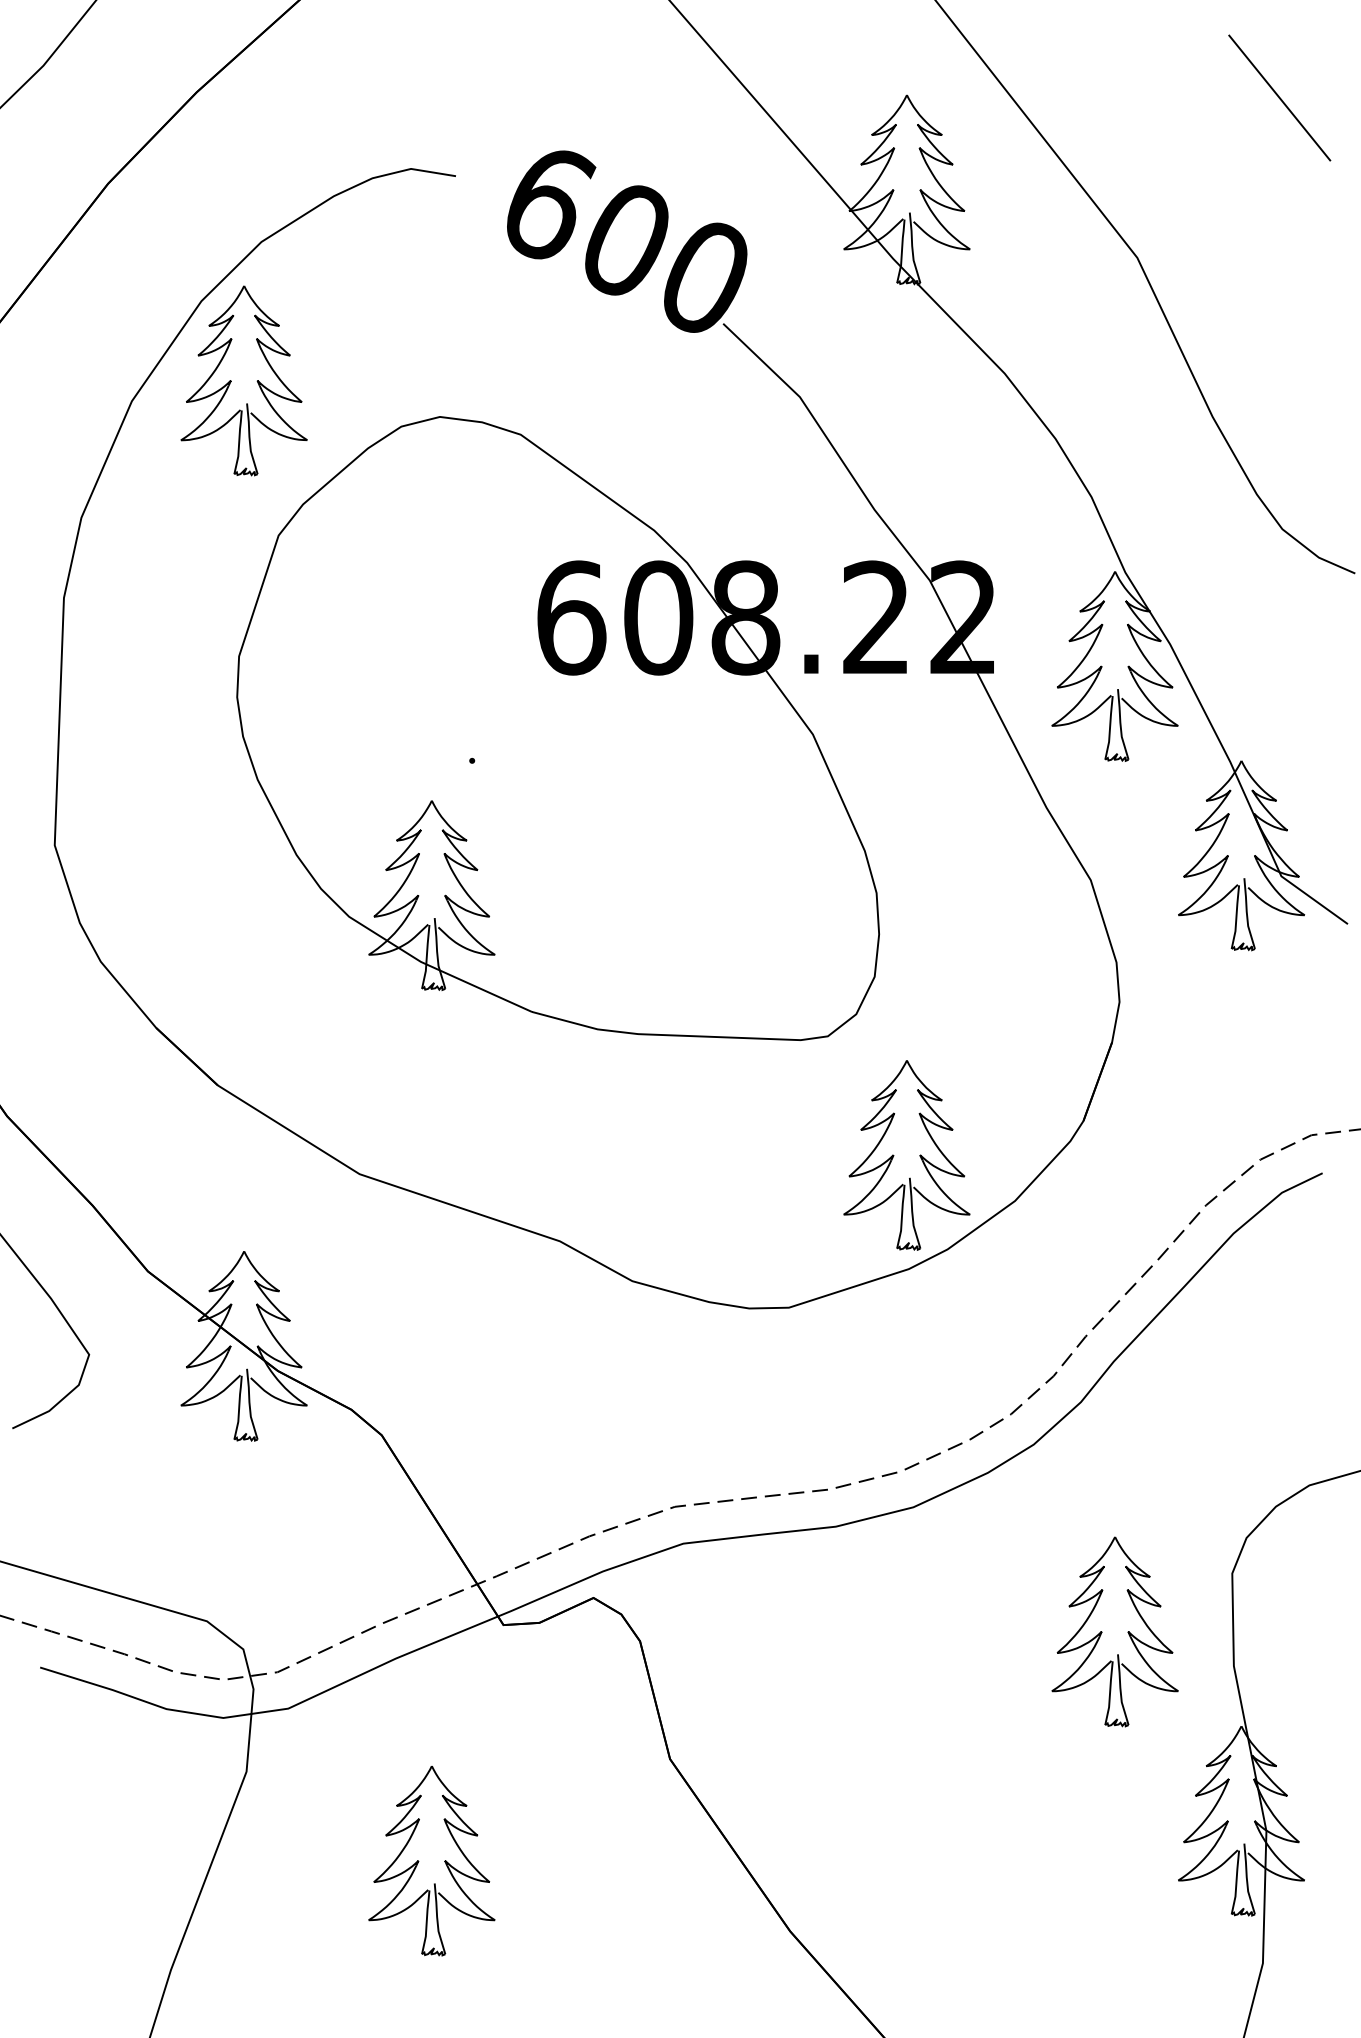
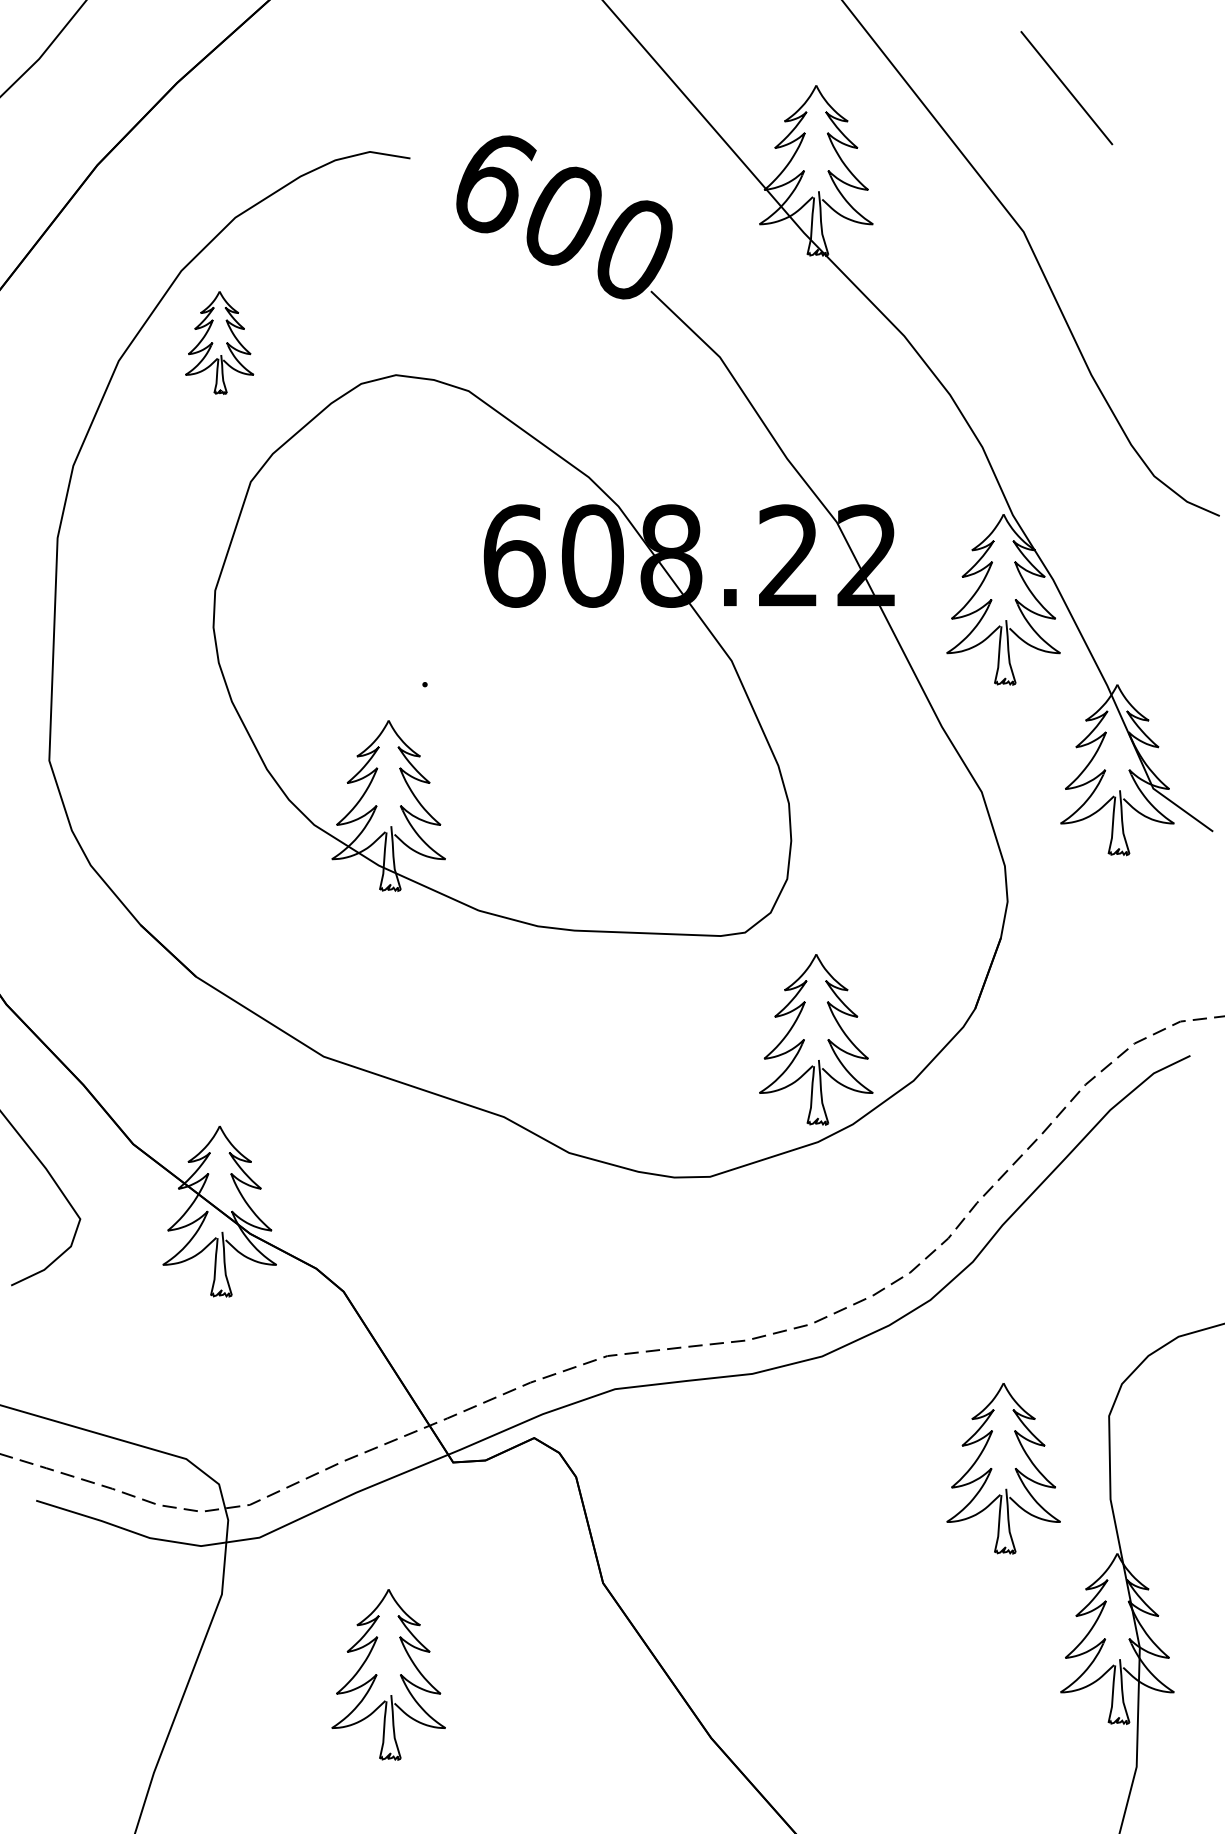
line: (1279, 98) -> (1066, 88), moved
part: (243, 380) -> (219, 342), size x0.6

